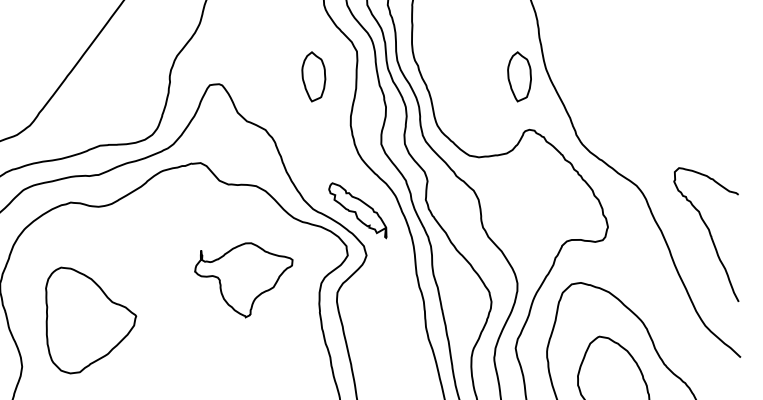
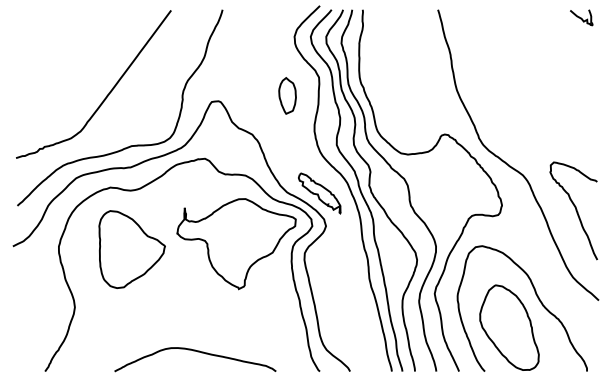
part: (519, 76) -> (437, 95), removed
part: (243, 280) -> (236, 244), size x1.67
part: (90, 320) -> (131, 249), moved

